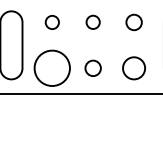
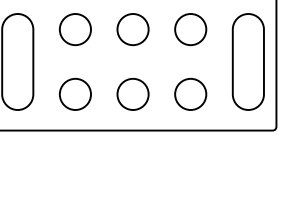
circle: (52, 22) -> (75, 29), size x1.67
circle: (92, 22) -> (132, 29), size x1.67
circle: (133, 22) -> (190, 29), size x1.43
circle: (52, 68) -> (75, 94), size x0.62
circle: (92, 68) -> (132, 94), size x1.43

